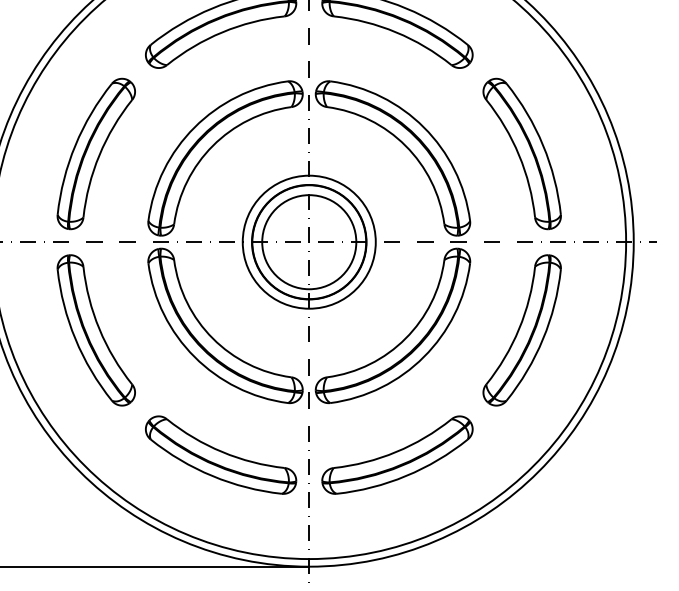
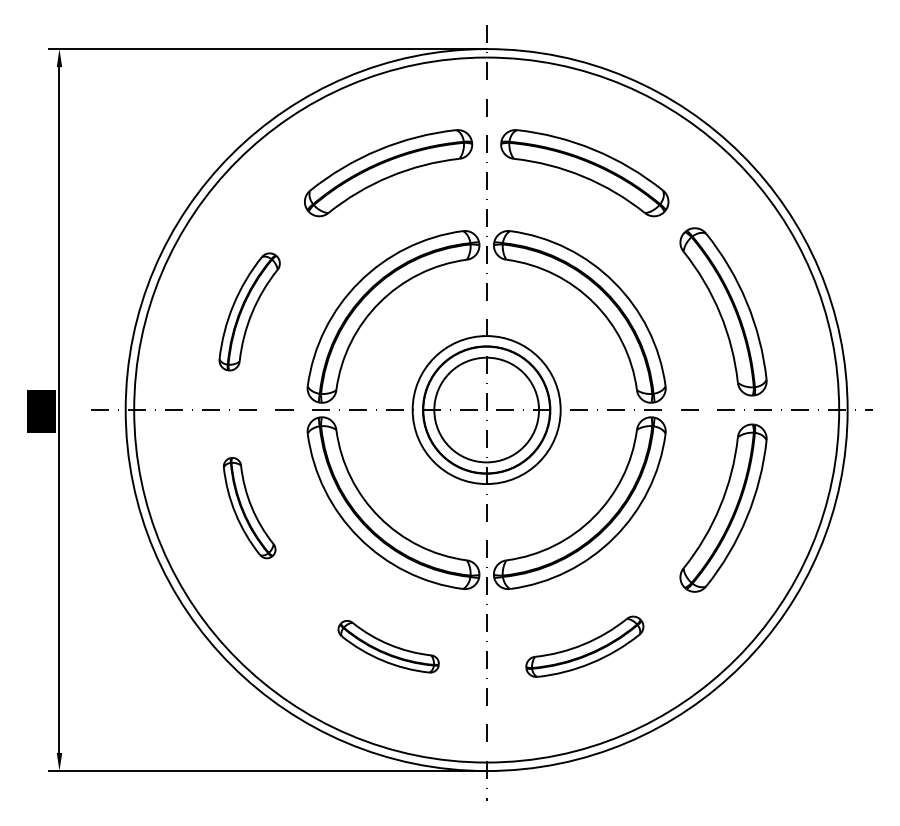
part: (96, 153) -> (249, 311), size x0.7
part: (96, 329) -> (249, 507), size x0.6
part: (221, 454) -> (388, 646), size x0.6
part: (397, 454) -> (584, 646), size x0.7

